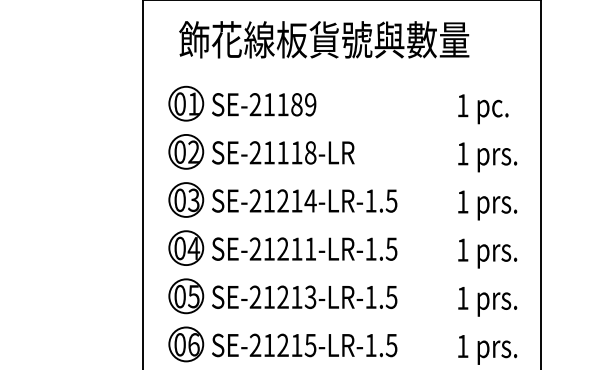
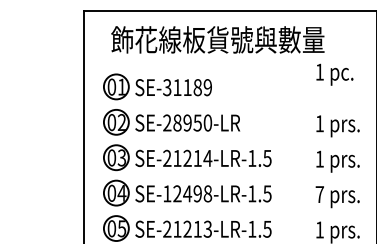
text: (255, 104) -> (167, 87), SE-21189 -> SE-31189
text: (483, 109) -> (335, 74), moved
text: (289, 152) -> (192, 122), SE-21118-LR -> SE-28950-LR
text: (282, 248) -> (187, 193), SE-21211-LR-1.5 -> SE-12498-LR-1.5
text: (462, 249) -> (319, 194), 1 -> 7

